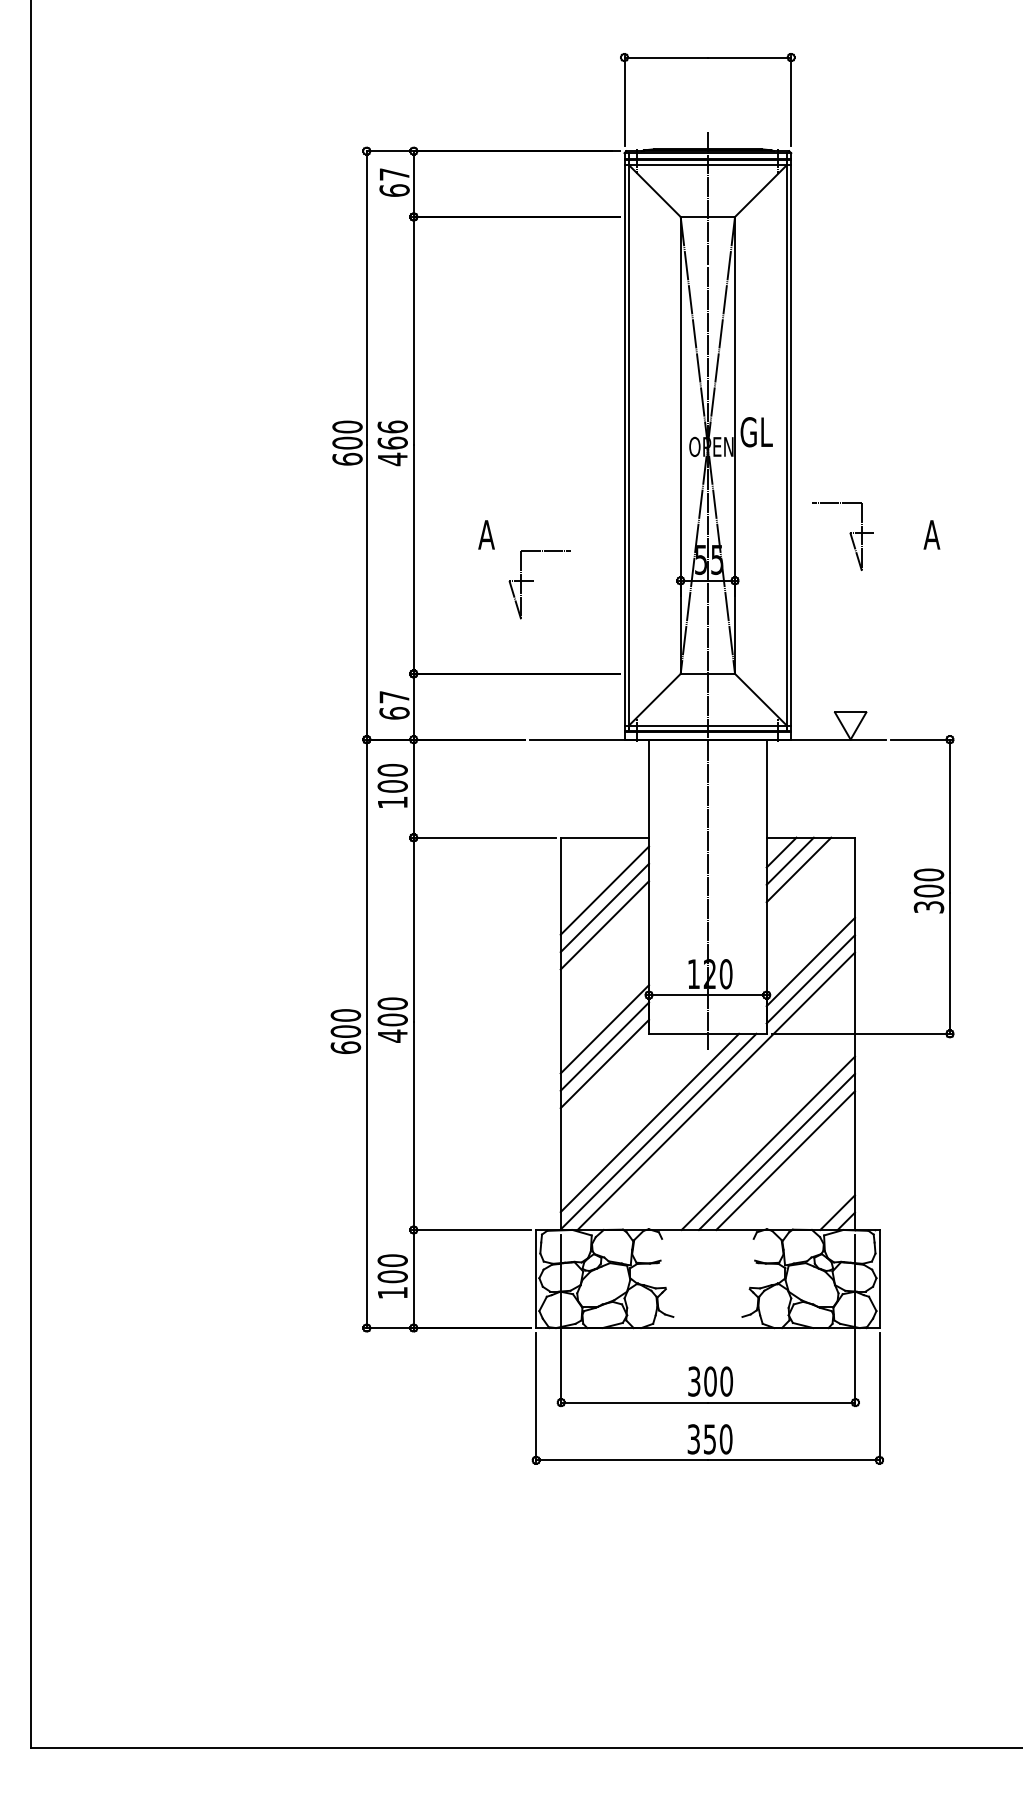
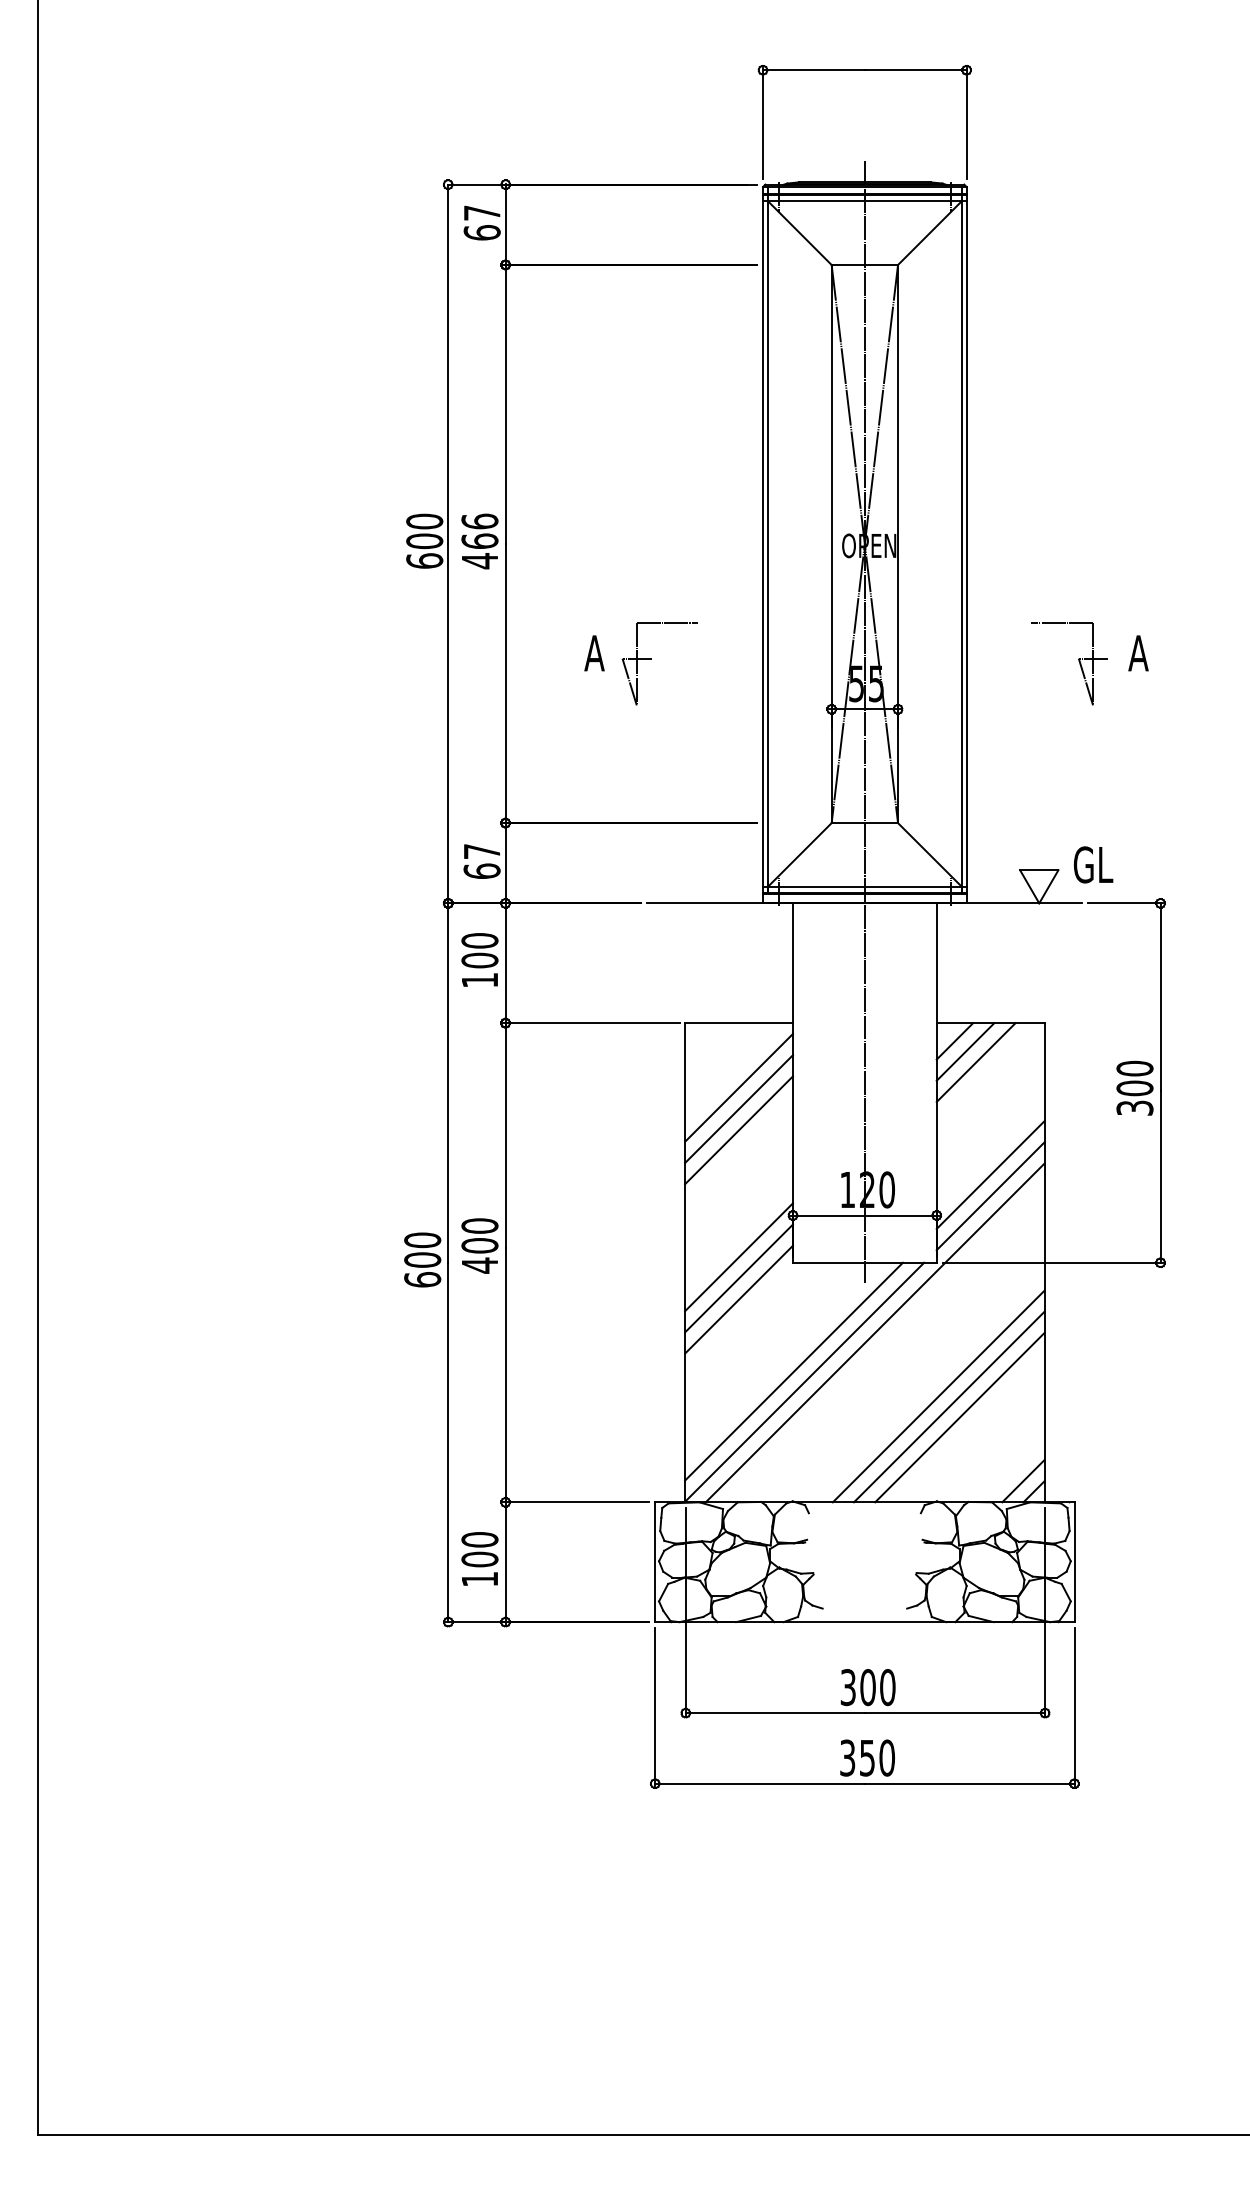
text: (756, 431) -> (1093, 864), moved
part: (850, 535) -> (1078, 661), moved
part: (533, 581) -> (651, 659), moved

